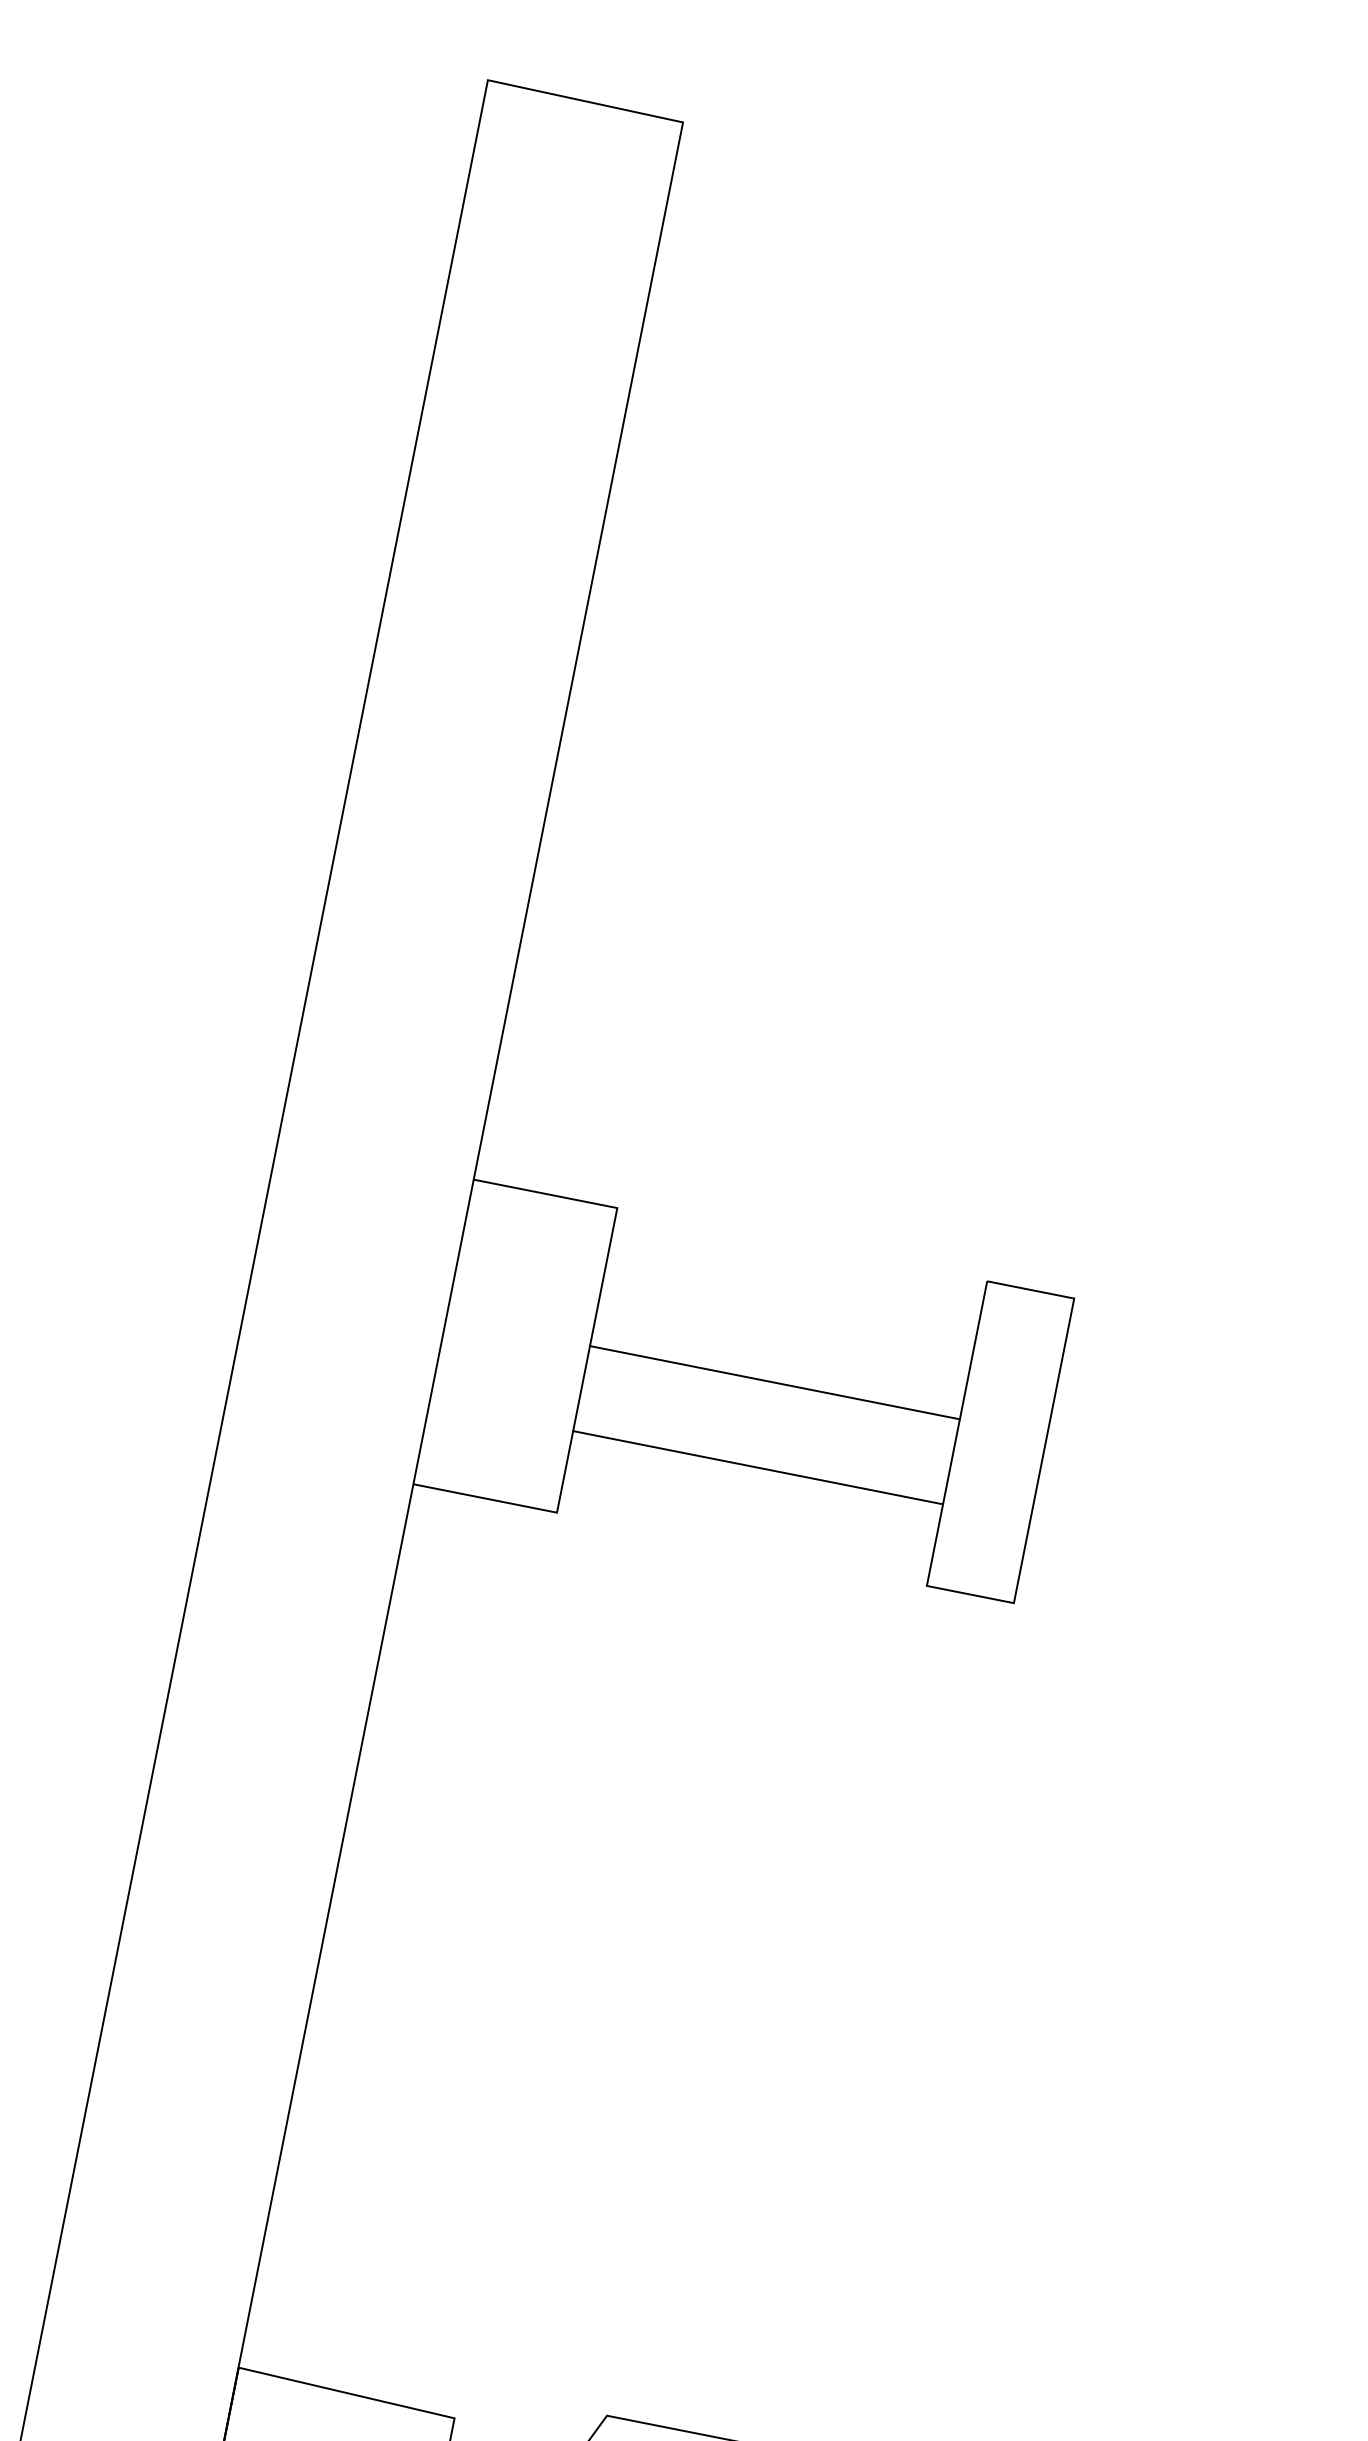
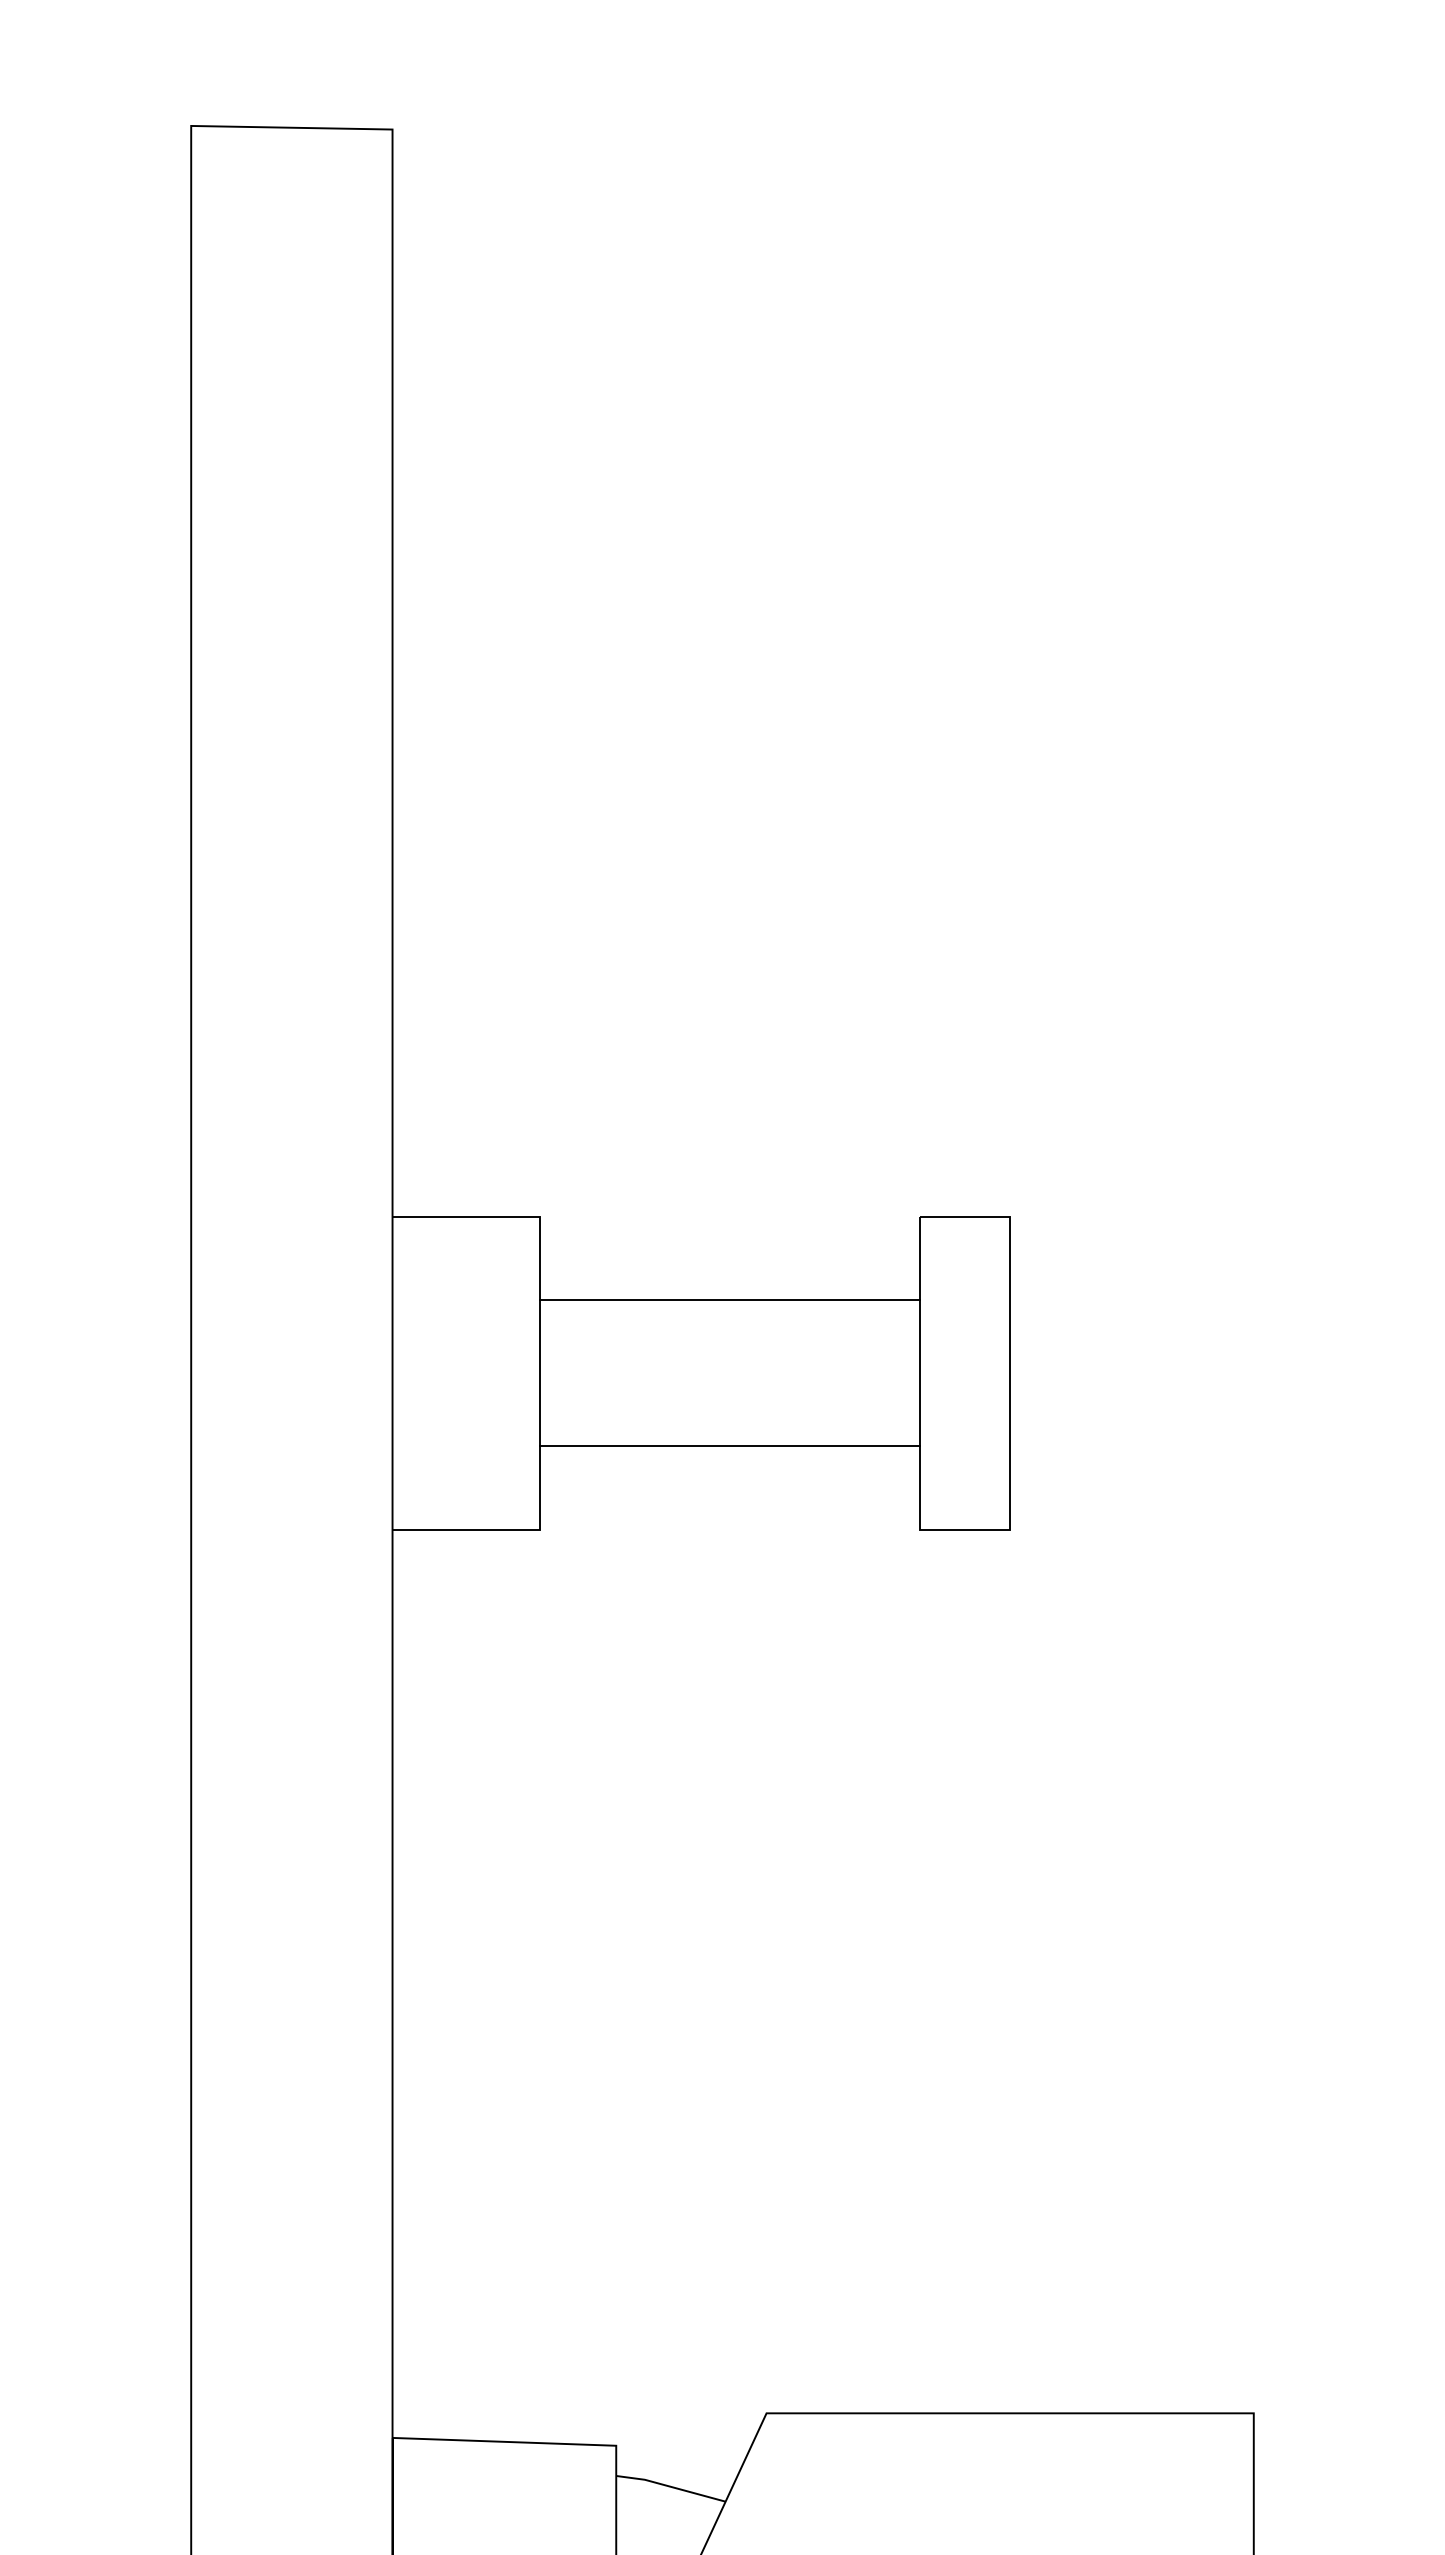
line: (775, 1382) -> (730, 1300), moved

